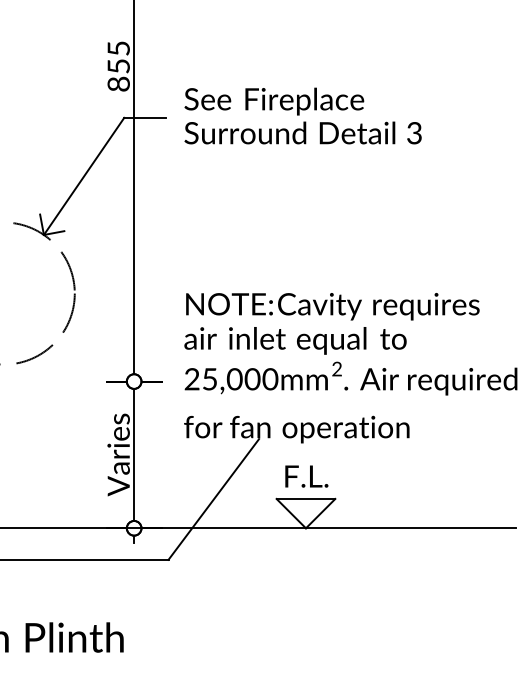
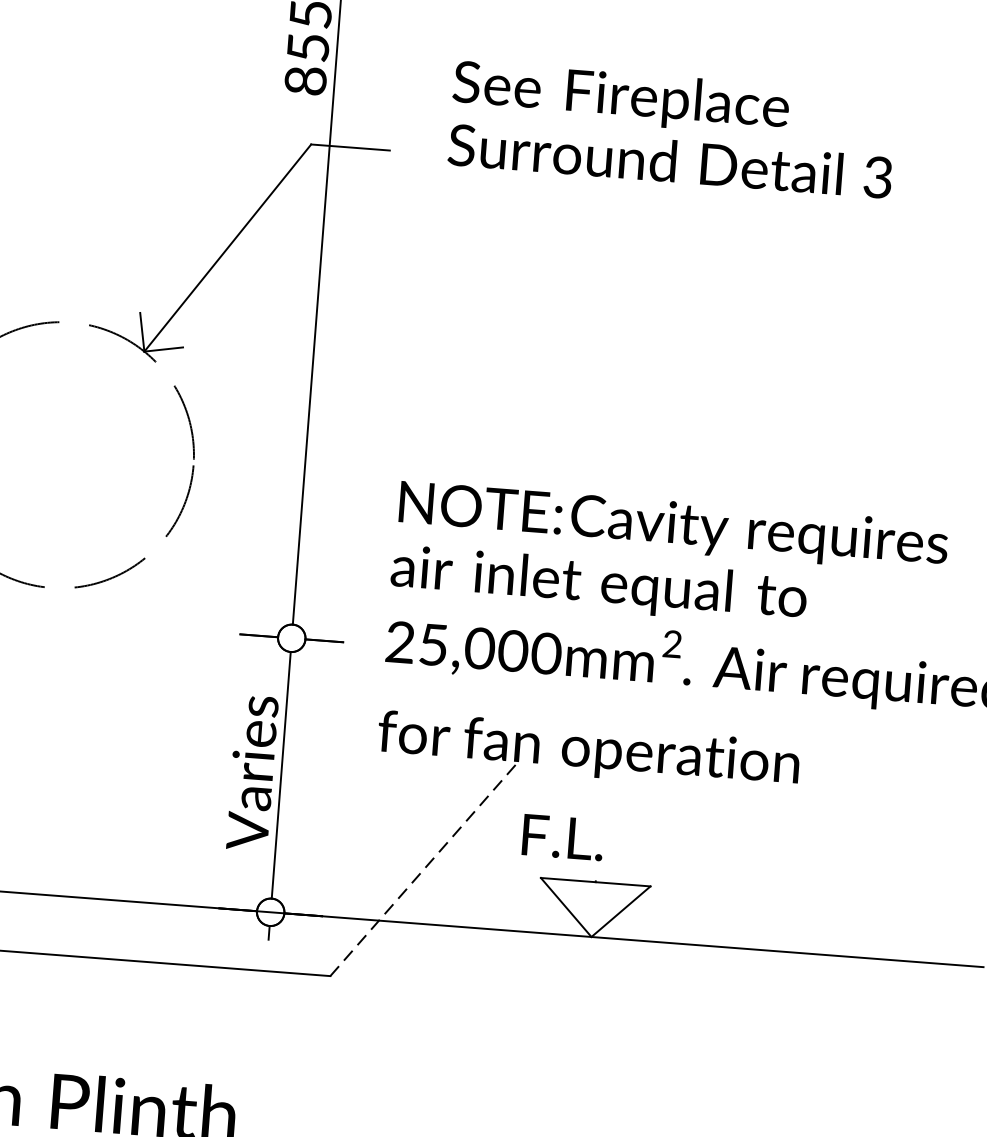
text: (302, 115) -> (671, 128), moved
text: (306, 476) -> (562, 837), moved
line: (214, 499) -> (424, 870), solid -> dashed

